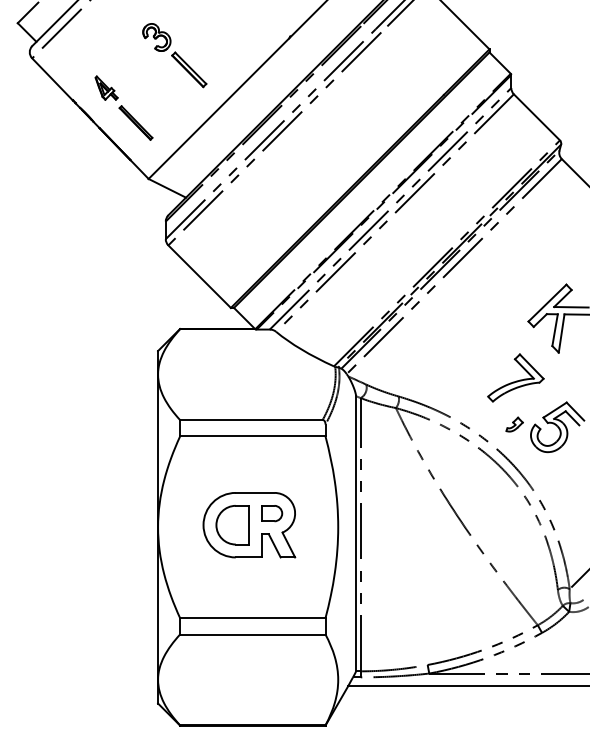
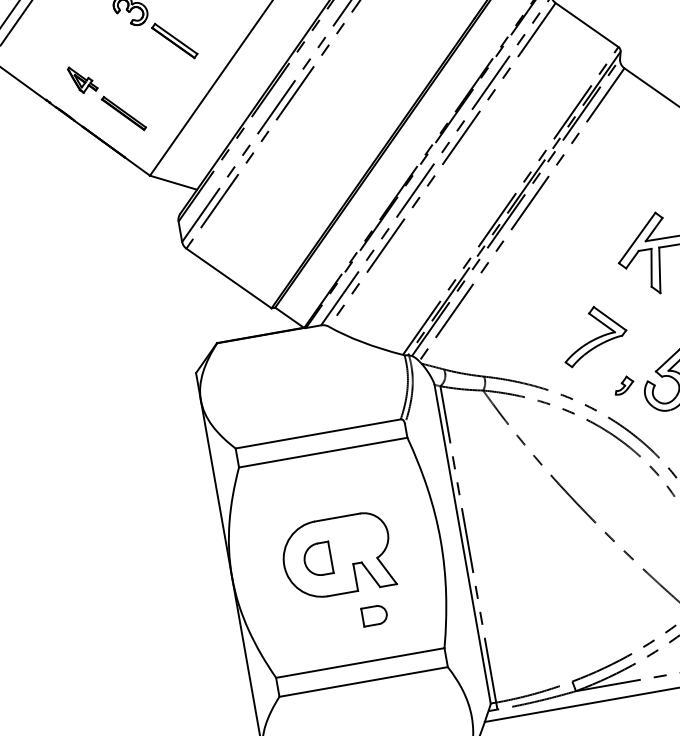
part: (515, 377) -> (593, 334), moved
part: (272, 513) -> (375, 615), moved
part: (232, 525) -> (317, 559), size x0.7

